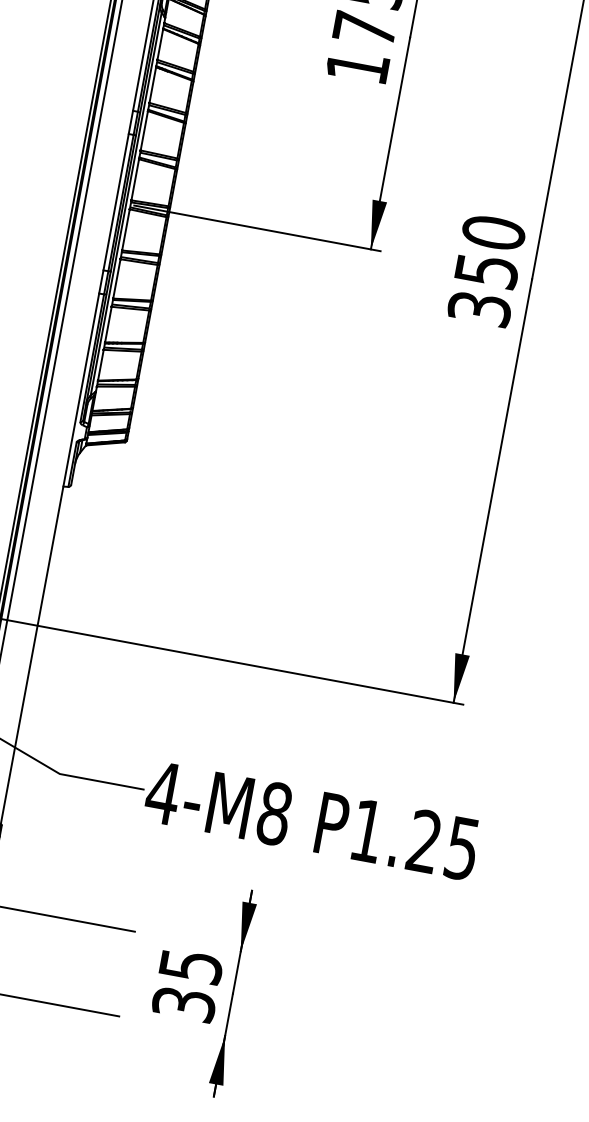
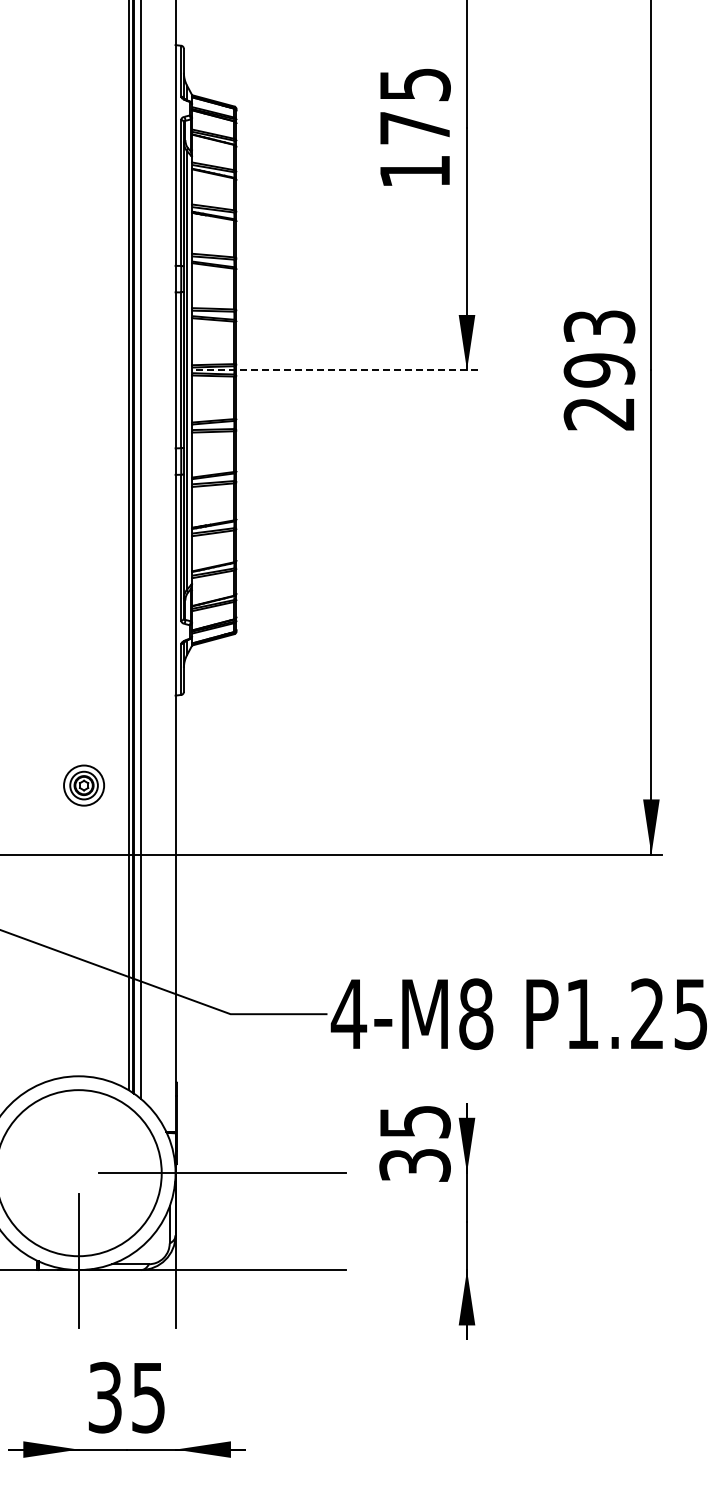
line: (257, 228) -> (337, 370), solid -> dashed
text: (486, 270) -> (599, 369), 350 -> 293
text: (187, 985) -> (414, 1143), moved

